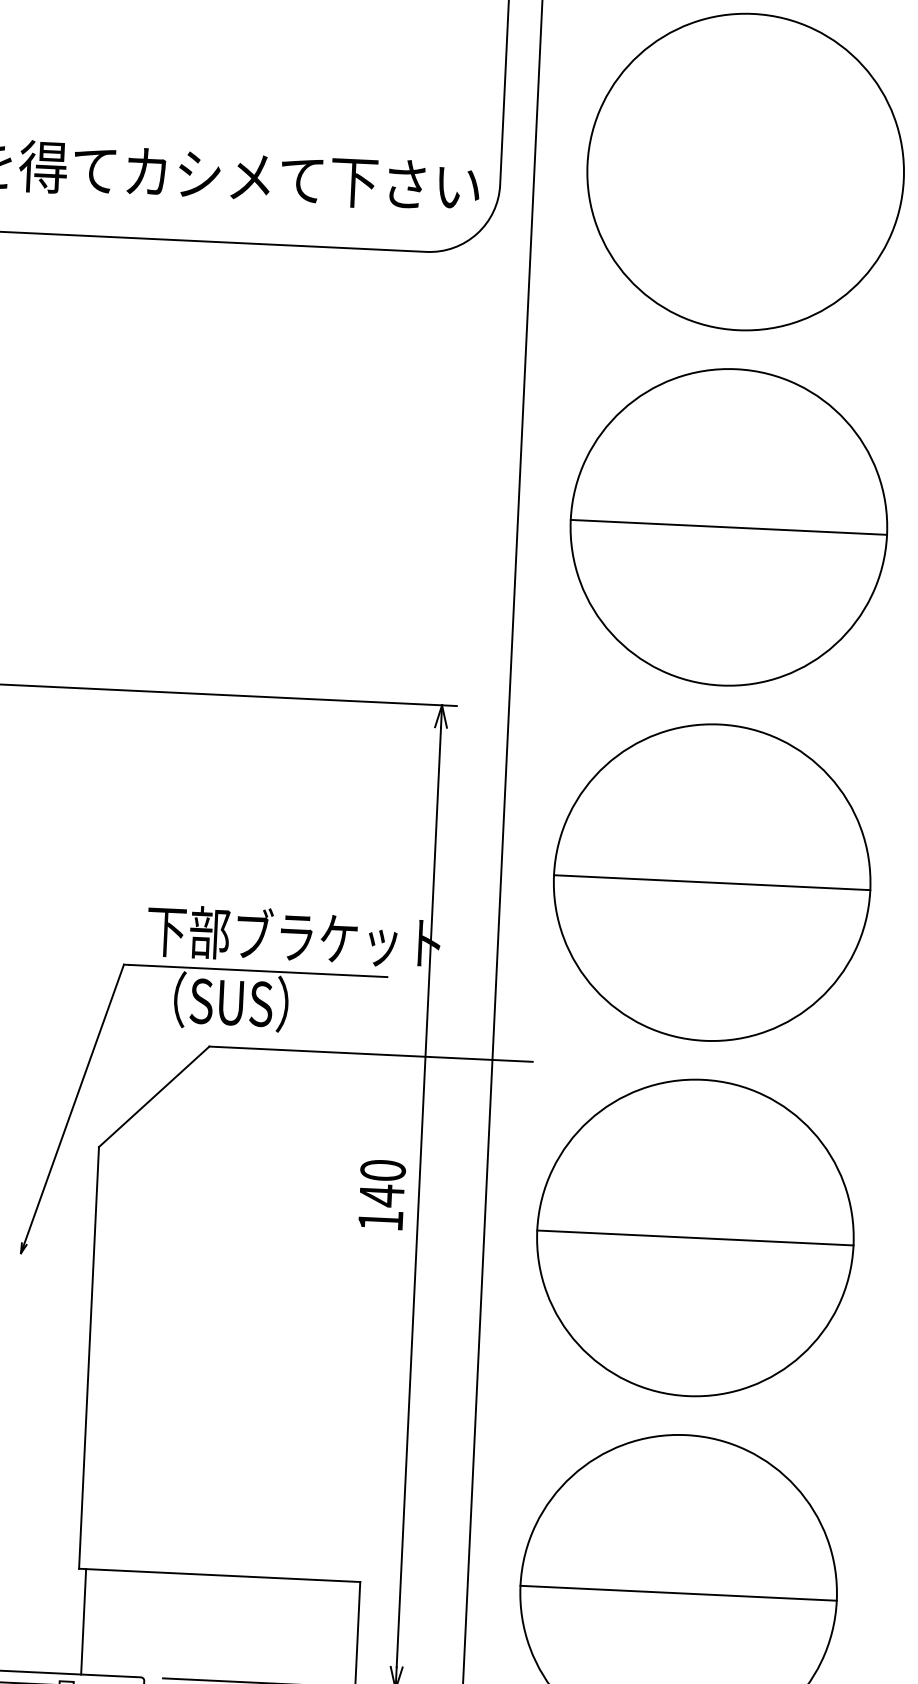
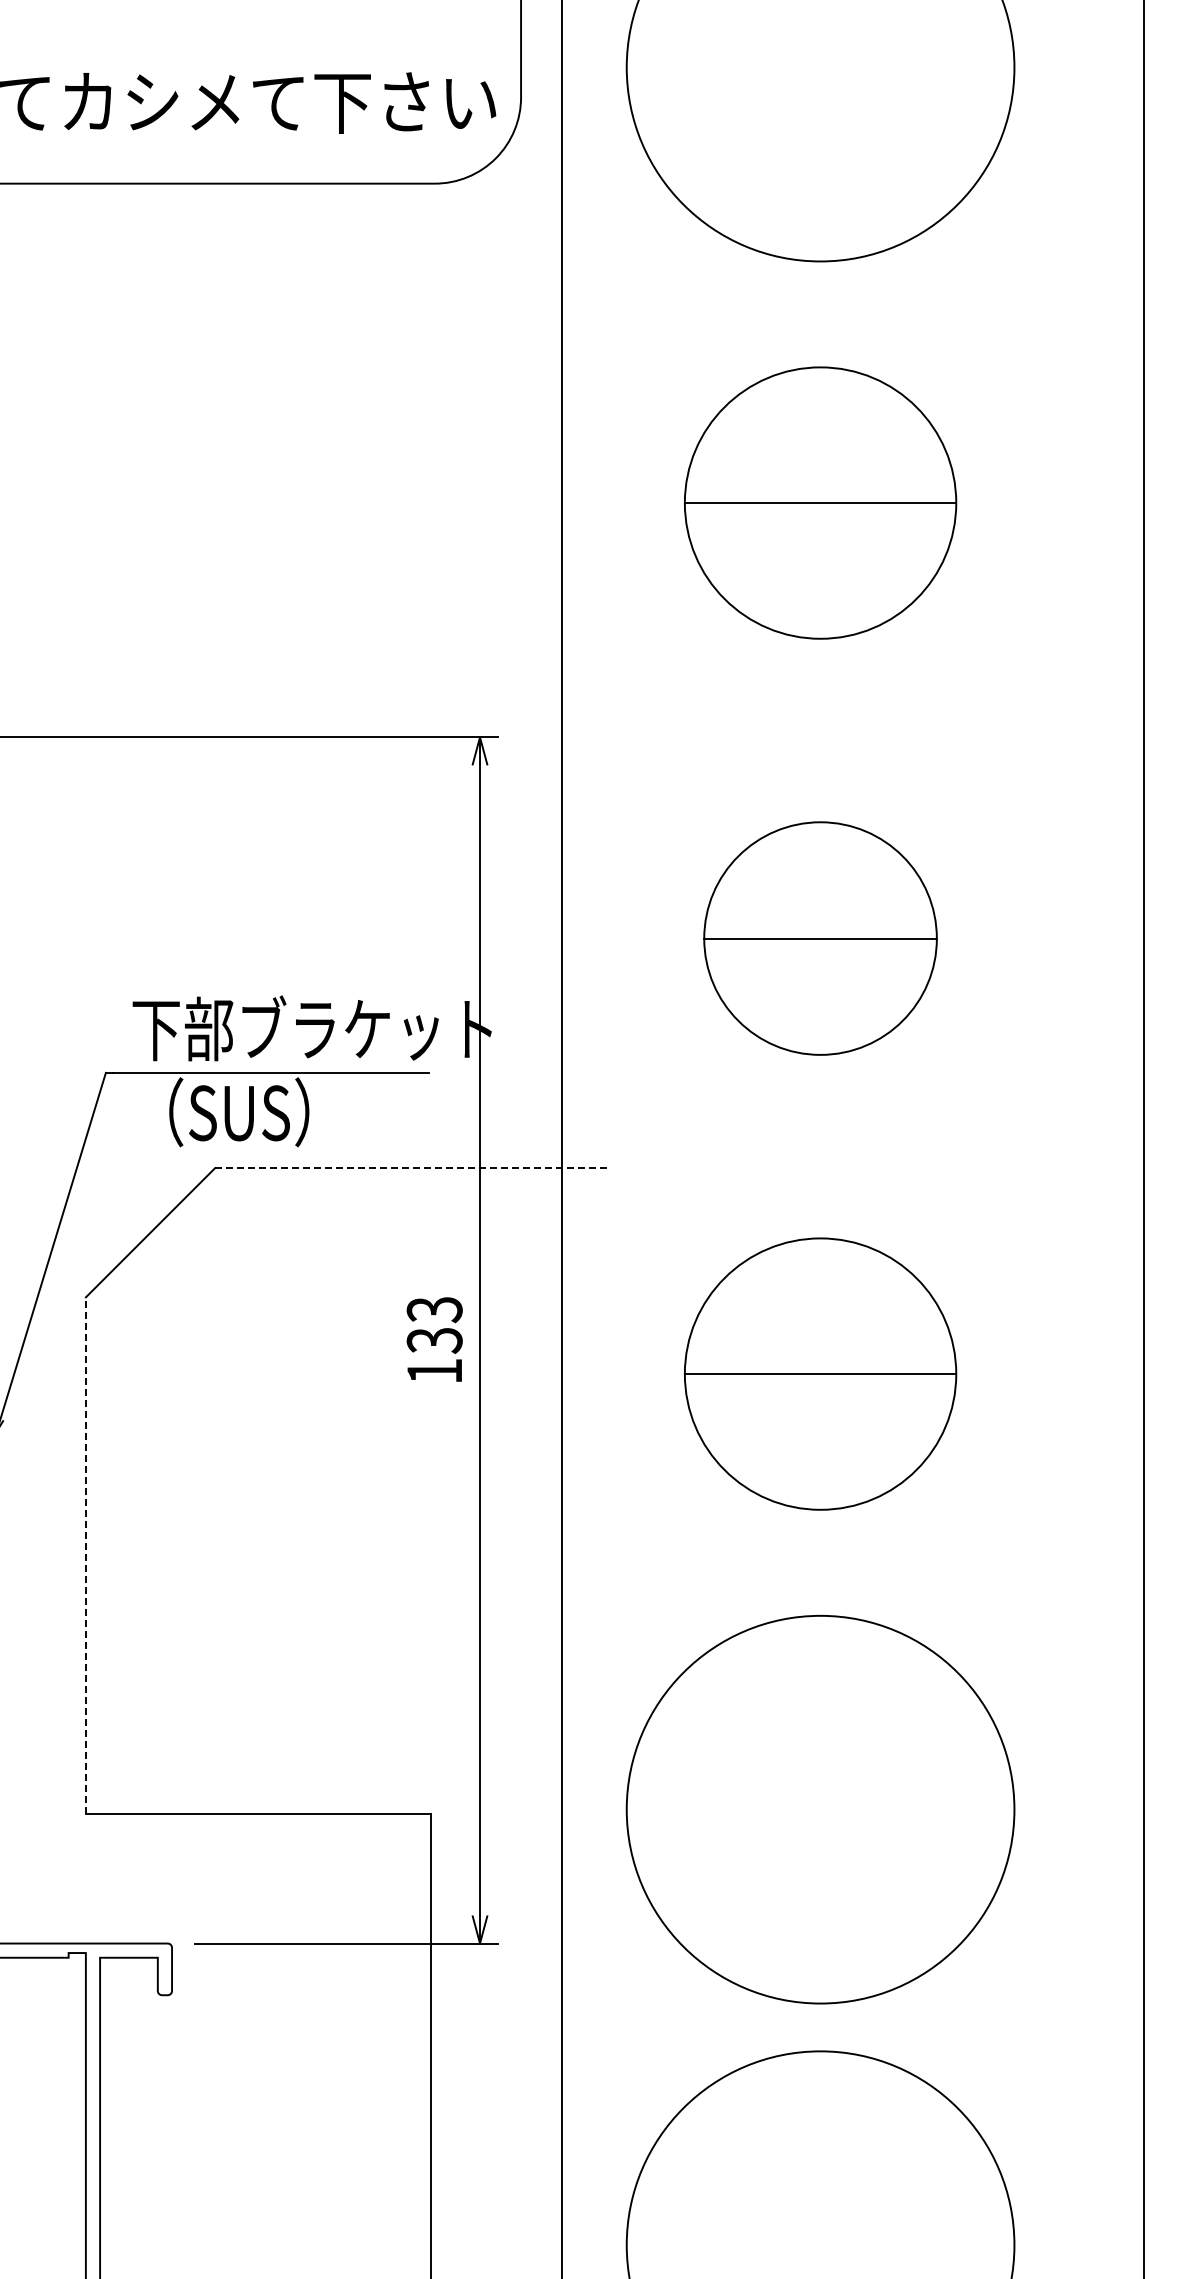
part: (728, 526) -> (820, 502), size x0.7
part: (712, 882) -> (820, 938), size x0.6
line: (371, 1054) -> (413, 1168), solid -> dashed
text: (382, 1183) -> (434, 1325), 140 -> 133
part: (695, 1237) -> (820, 1373), size x0.7
line: (88, 1357) -> (85, 1555), solid -> dashed
line: (678, 1593) -> (820, 1809), removed
line: (83, 1621) -> (94, 1878), removed

